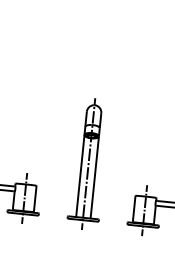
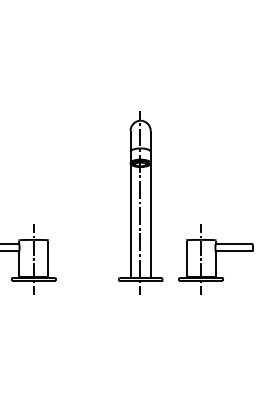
part: (88, 163) -> (140, 202), moved

